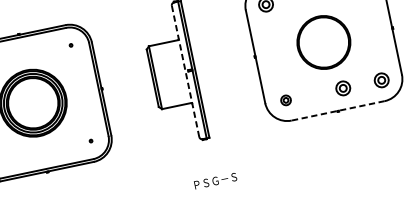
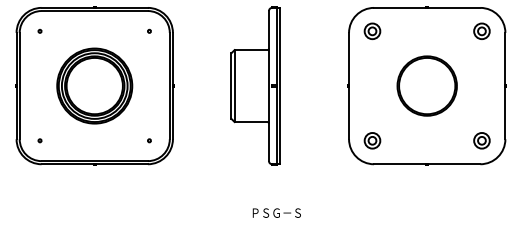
line: (185, 70) -> (269, 85), dashed -> solid
part: (342, 88) -> (437, 140), removed
part: (286, 100) -> (372, 140), size x1.43
line: (337, 111) -> (426, 164), dashed -> solid

